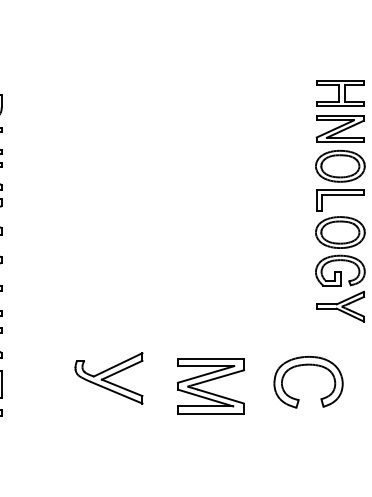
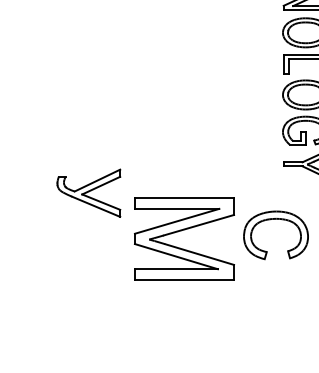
part: (108, 378) -> (88, 193), moved
part: (210, 386) -> (184, 239), size x1.6

